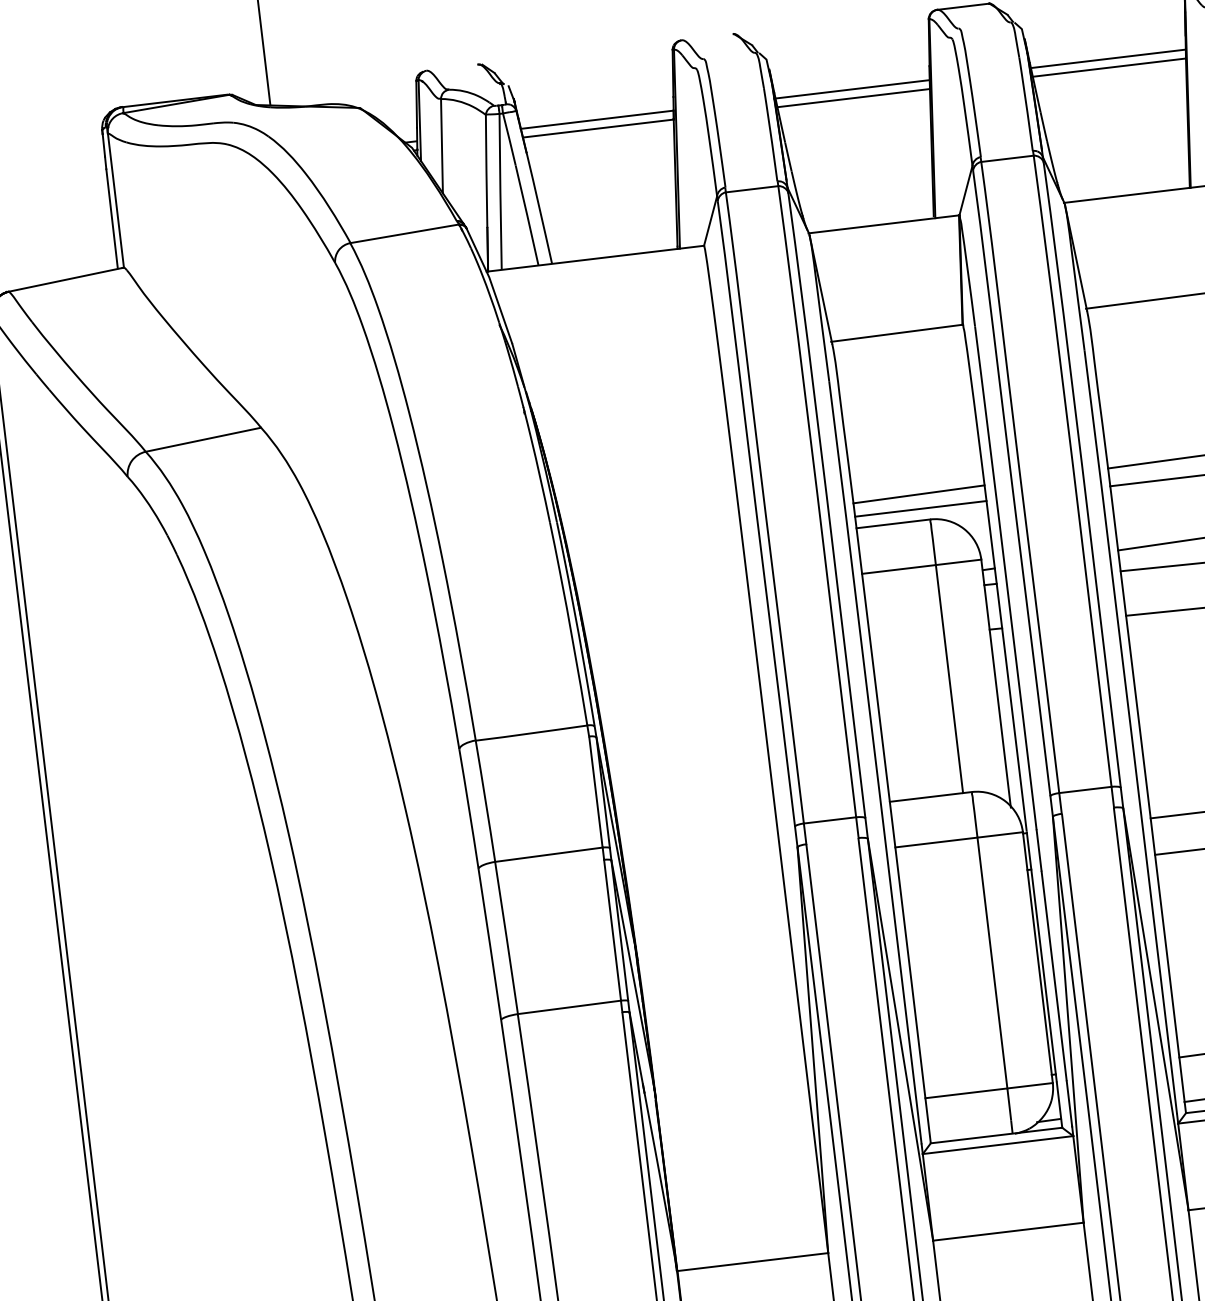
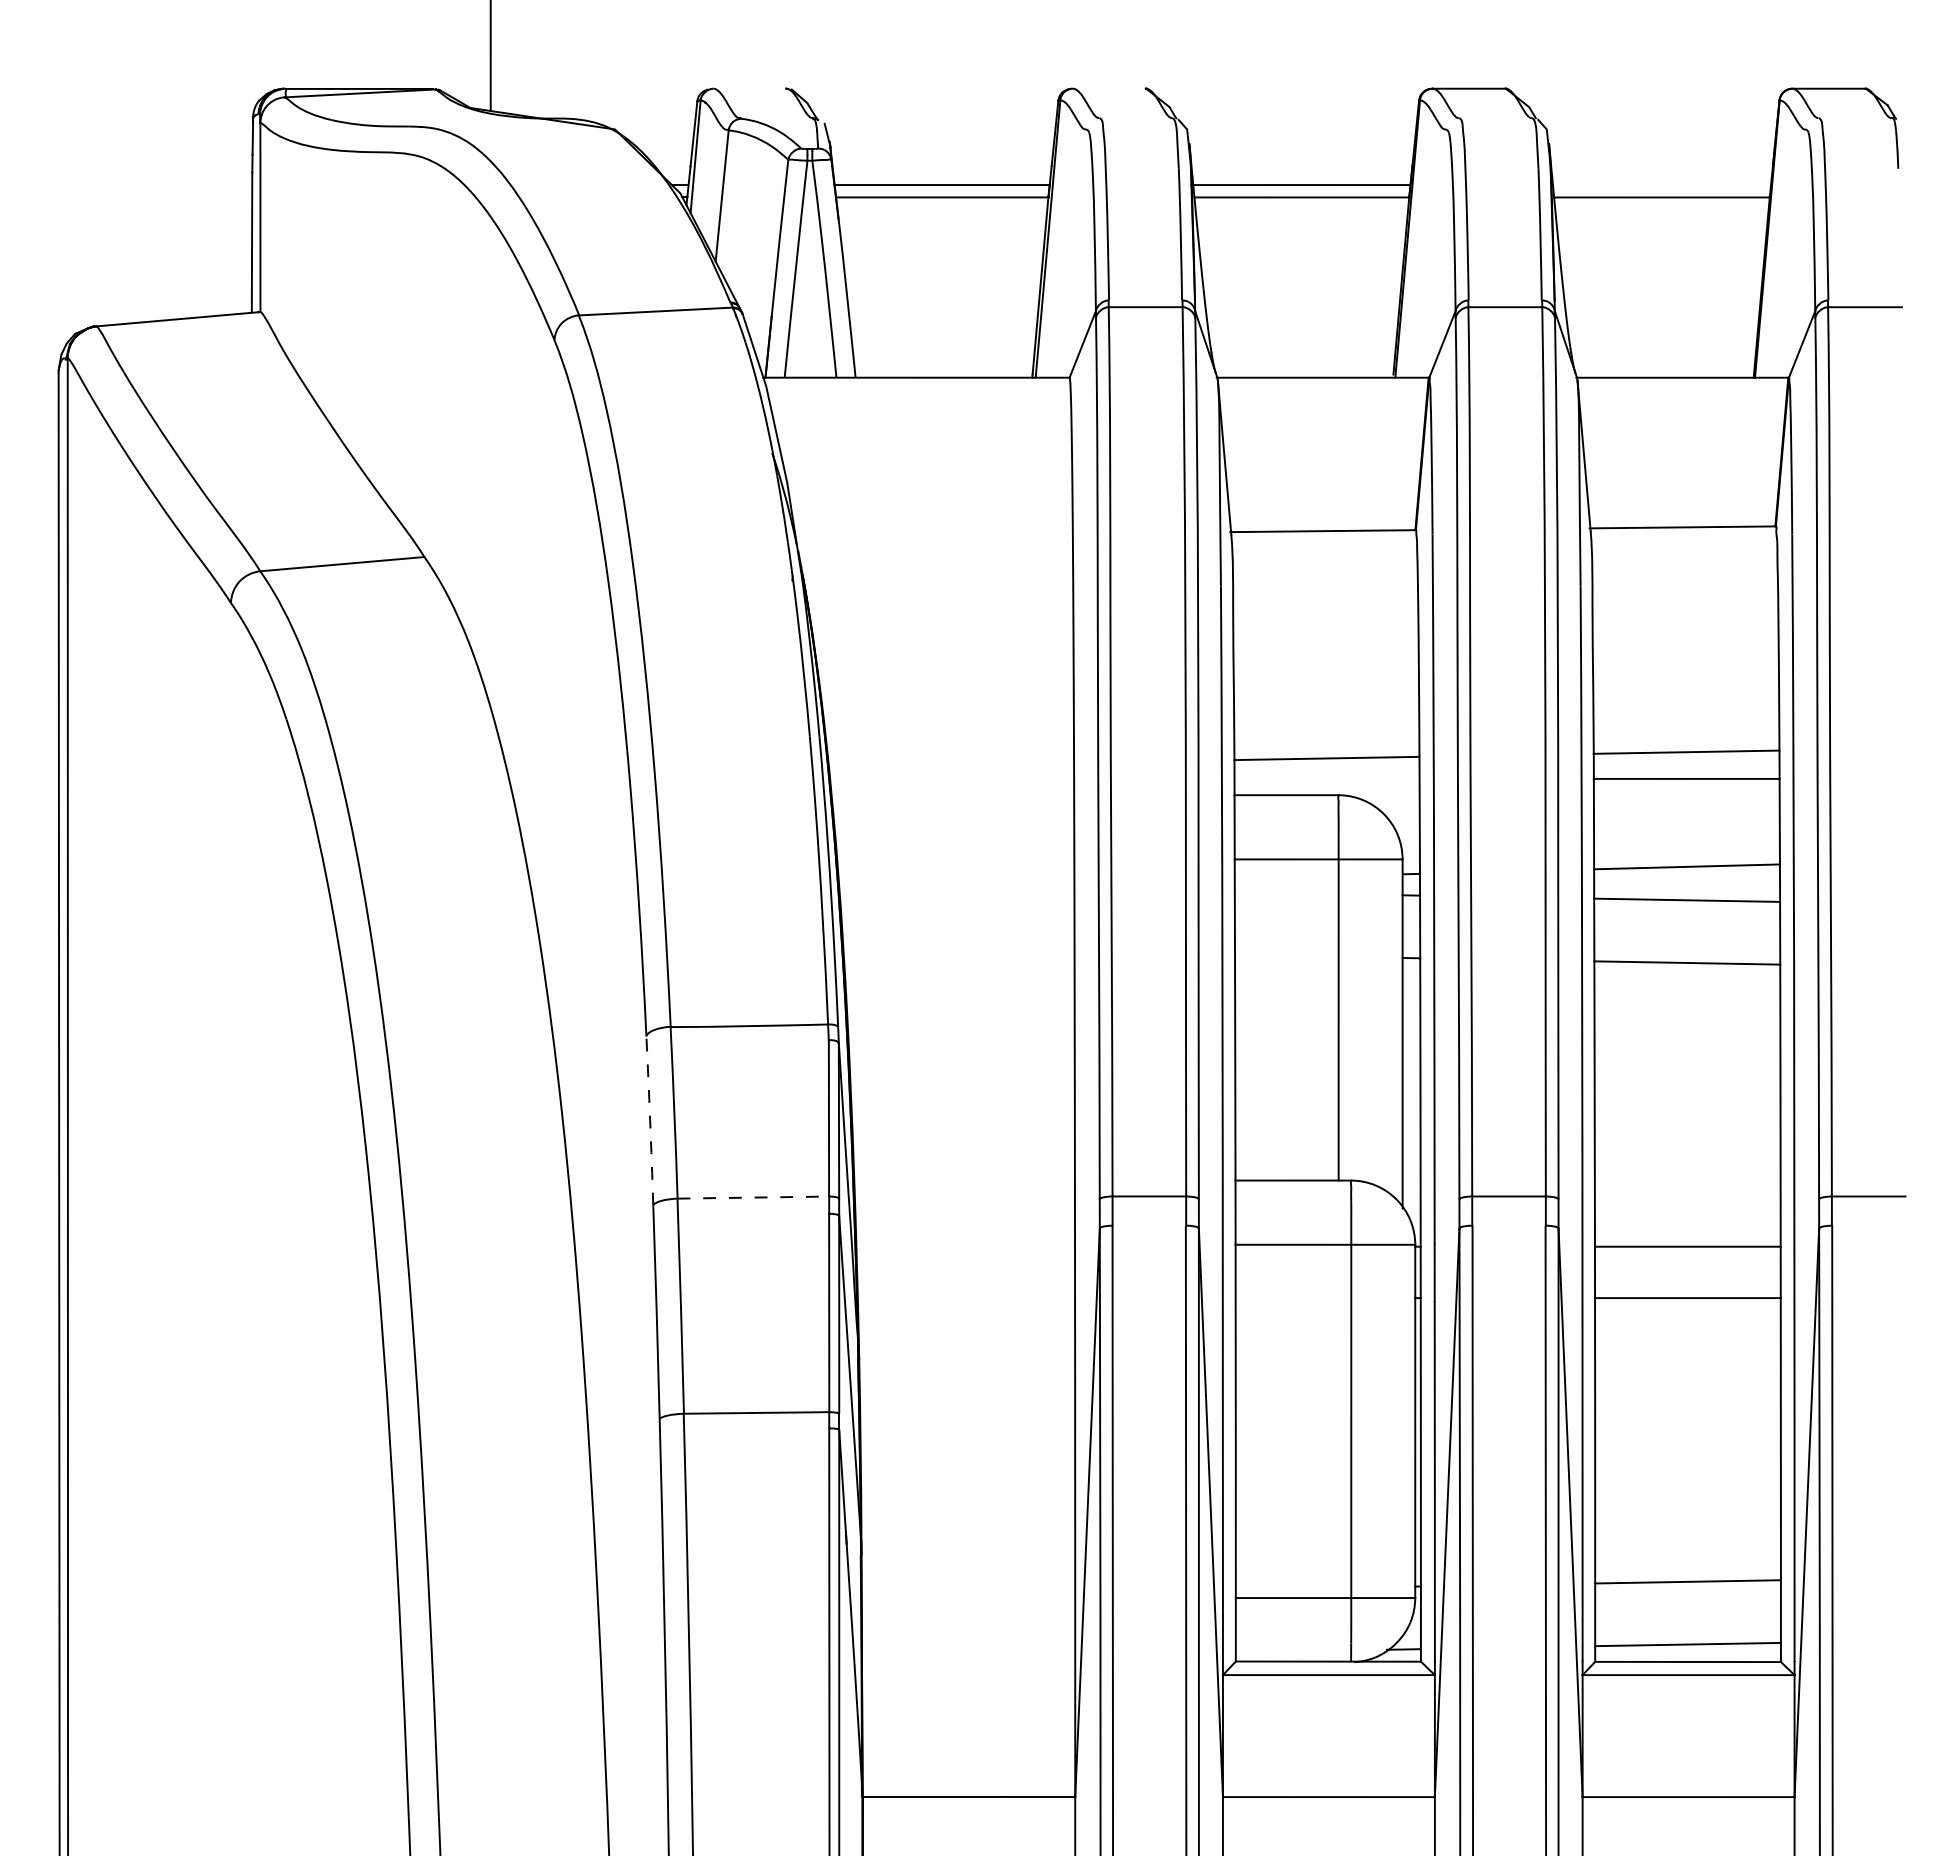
line: (1107, 59) -> (1660, 185), removed
line: (920, 508) -> (1326, 778), removed
arc: (469, 808) -> (650, 1120), solid -> dashed
line: (549, 854) -> (753, 1197), solid -> dashed

